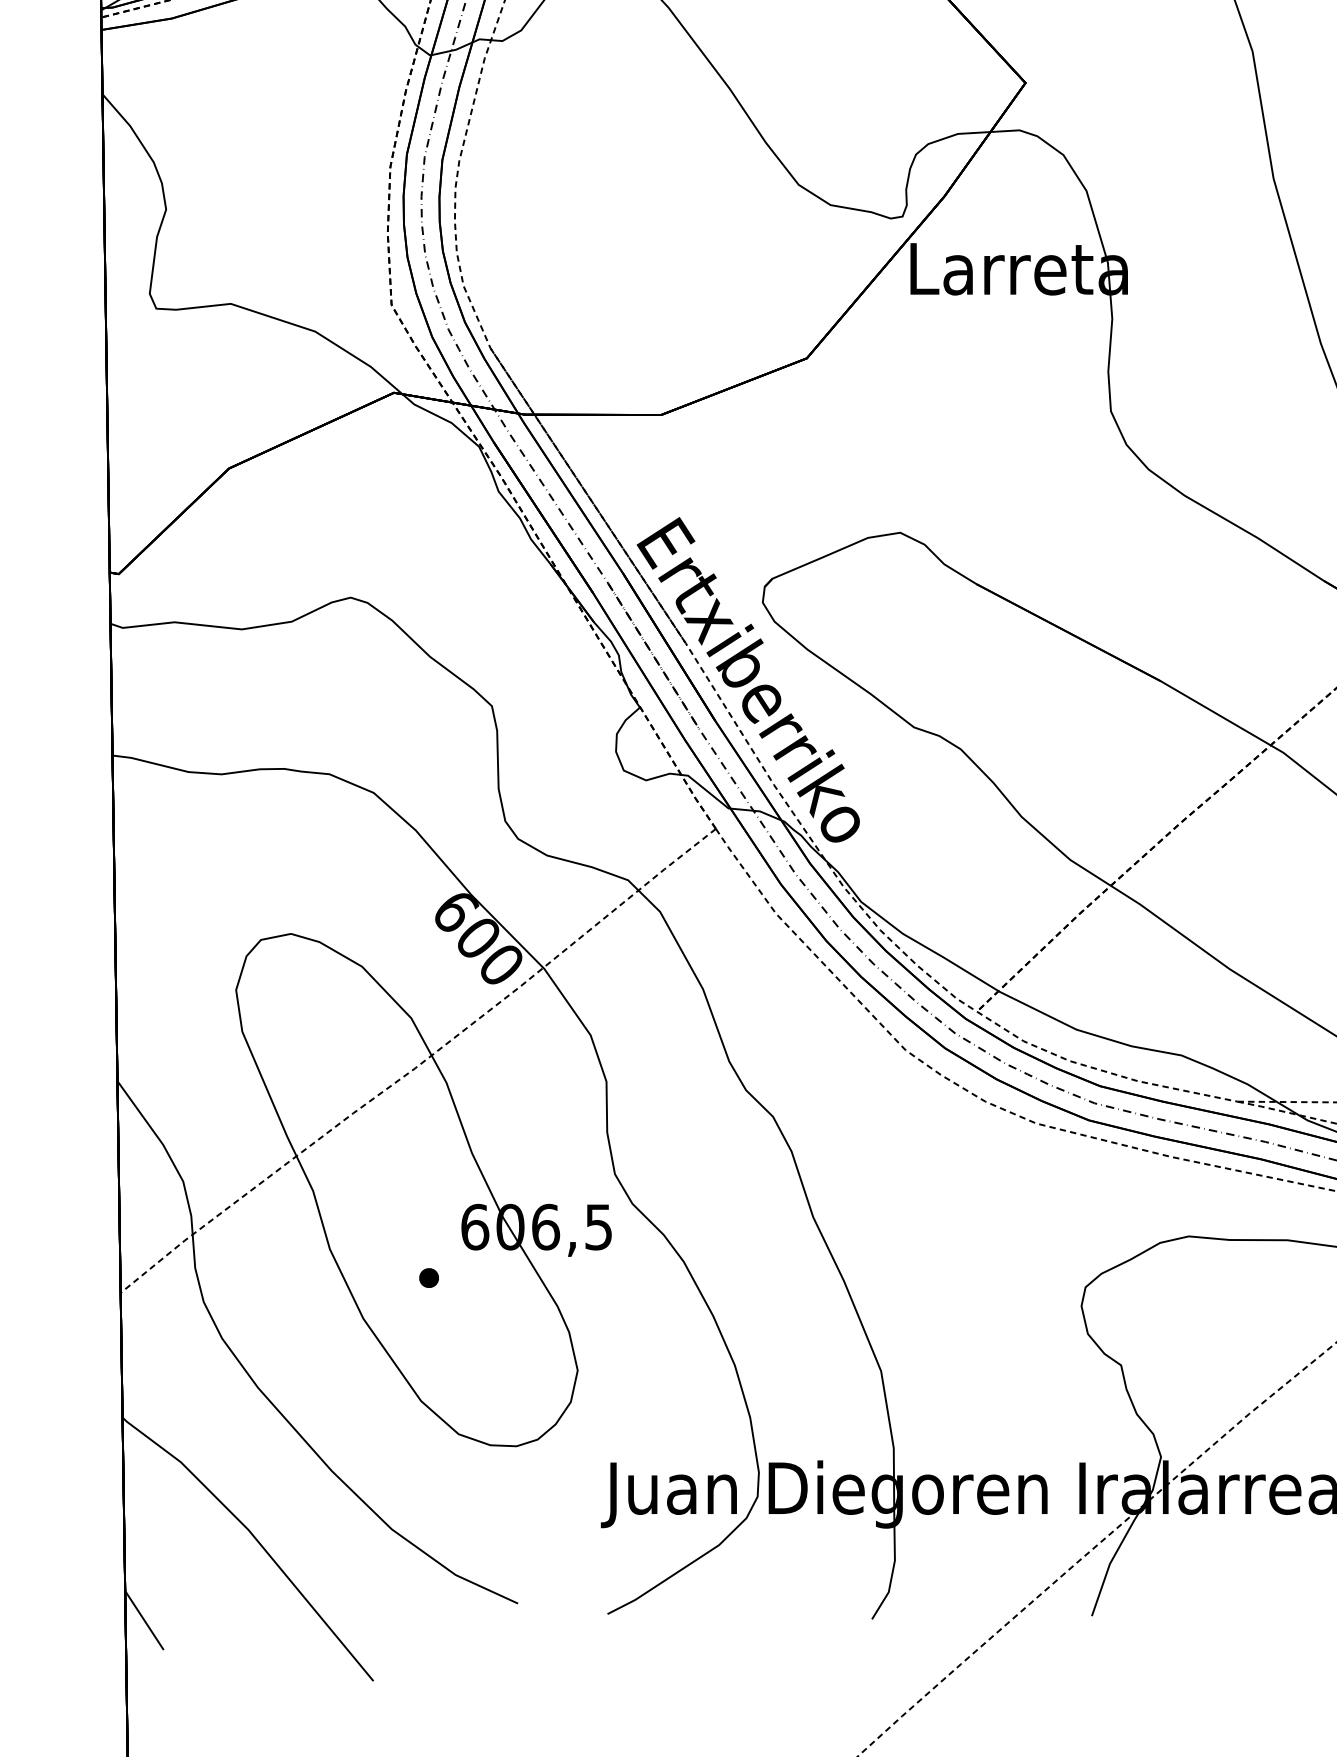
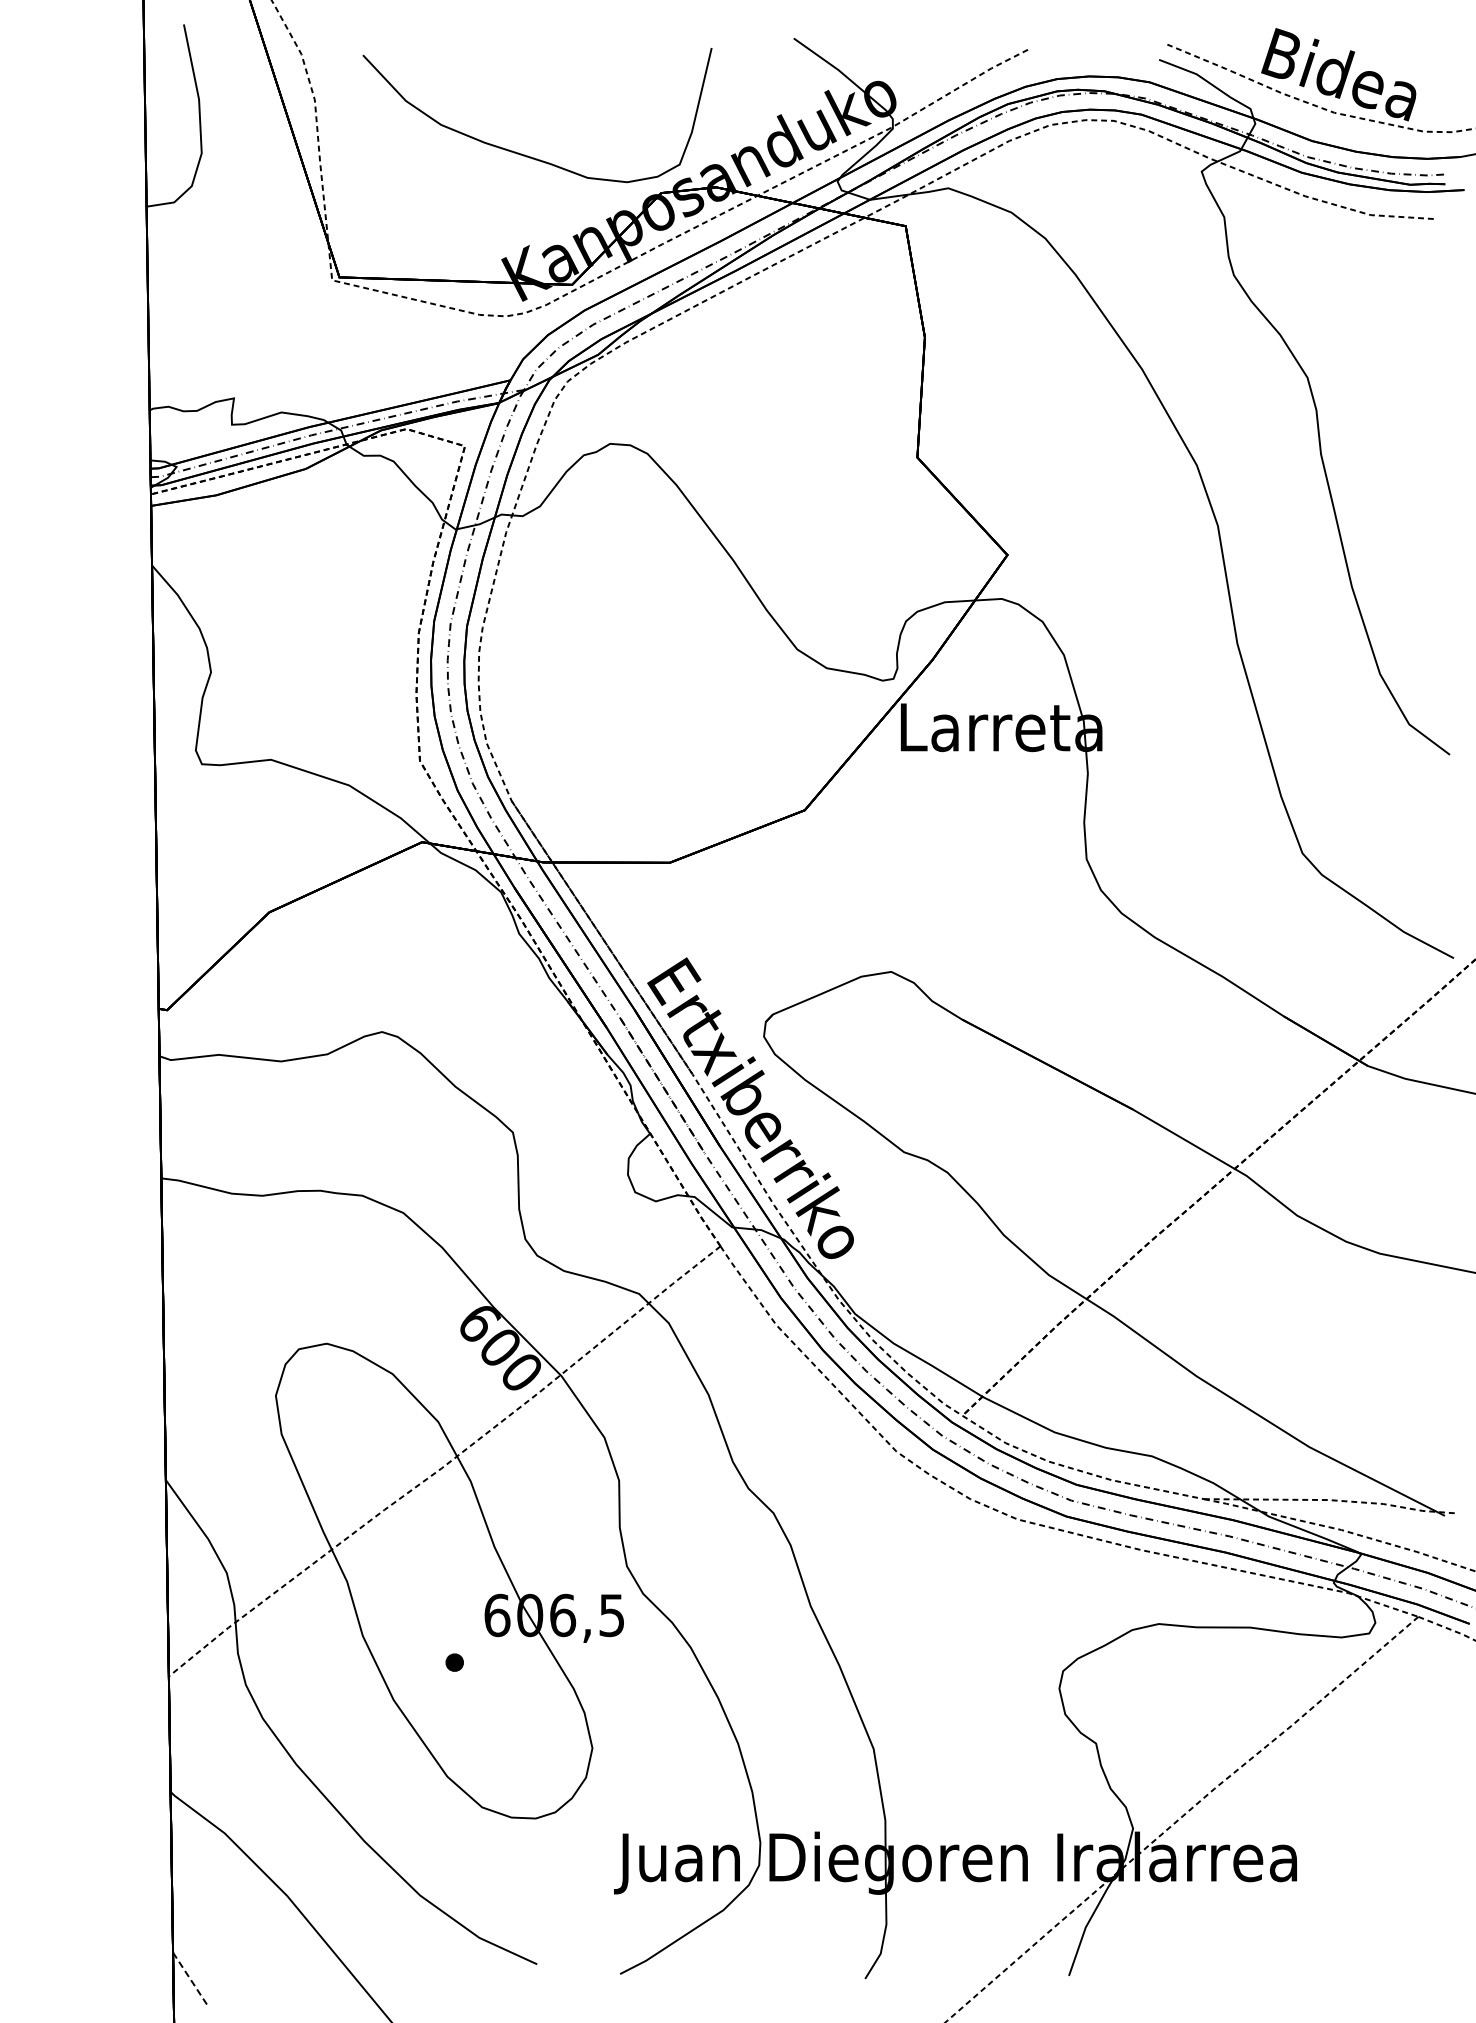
line: (144, 1619) -> (190, 1979), solid -> dashed

